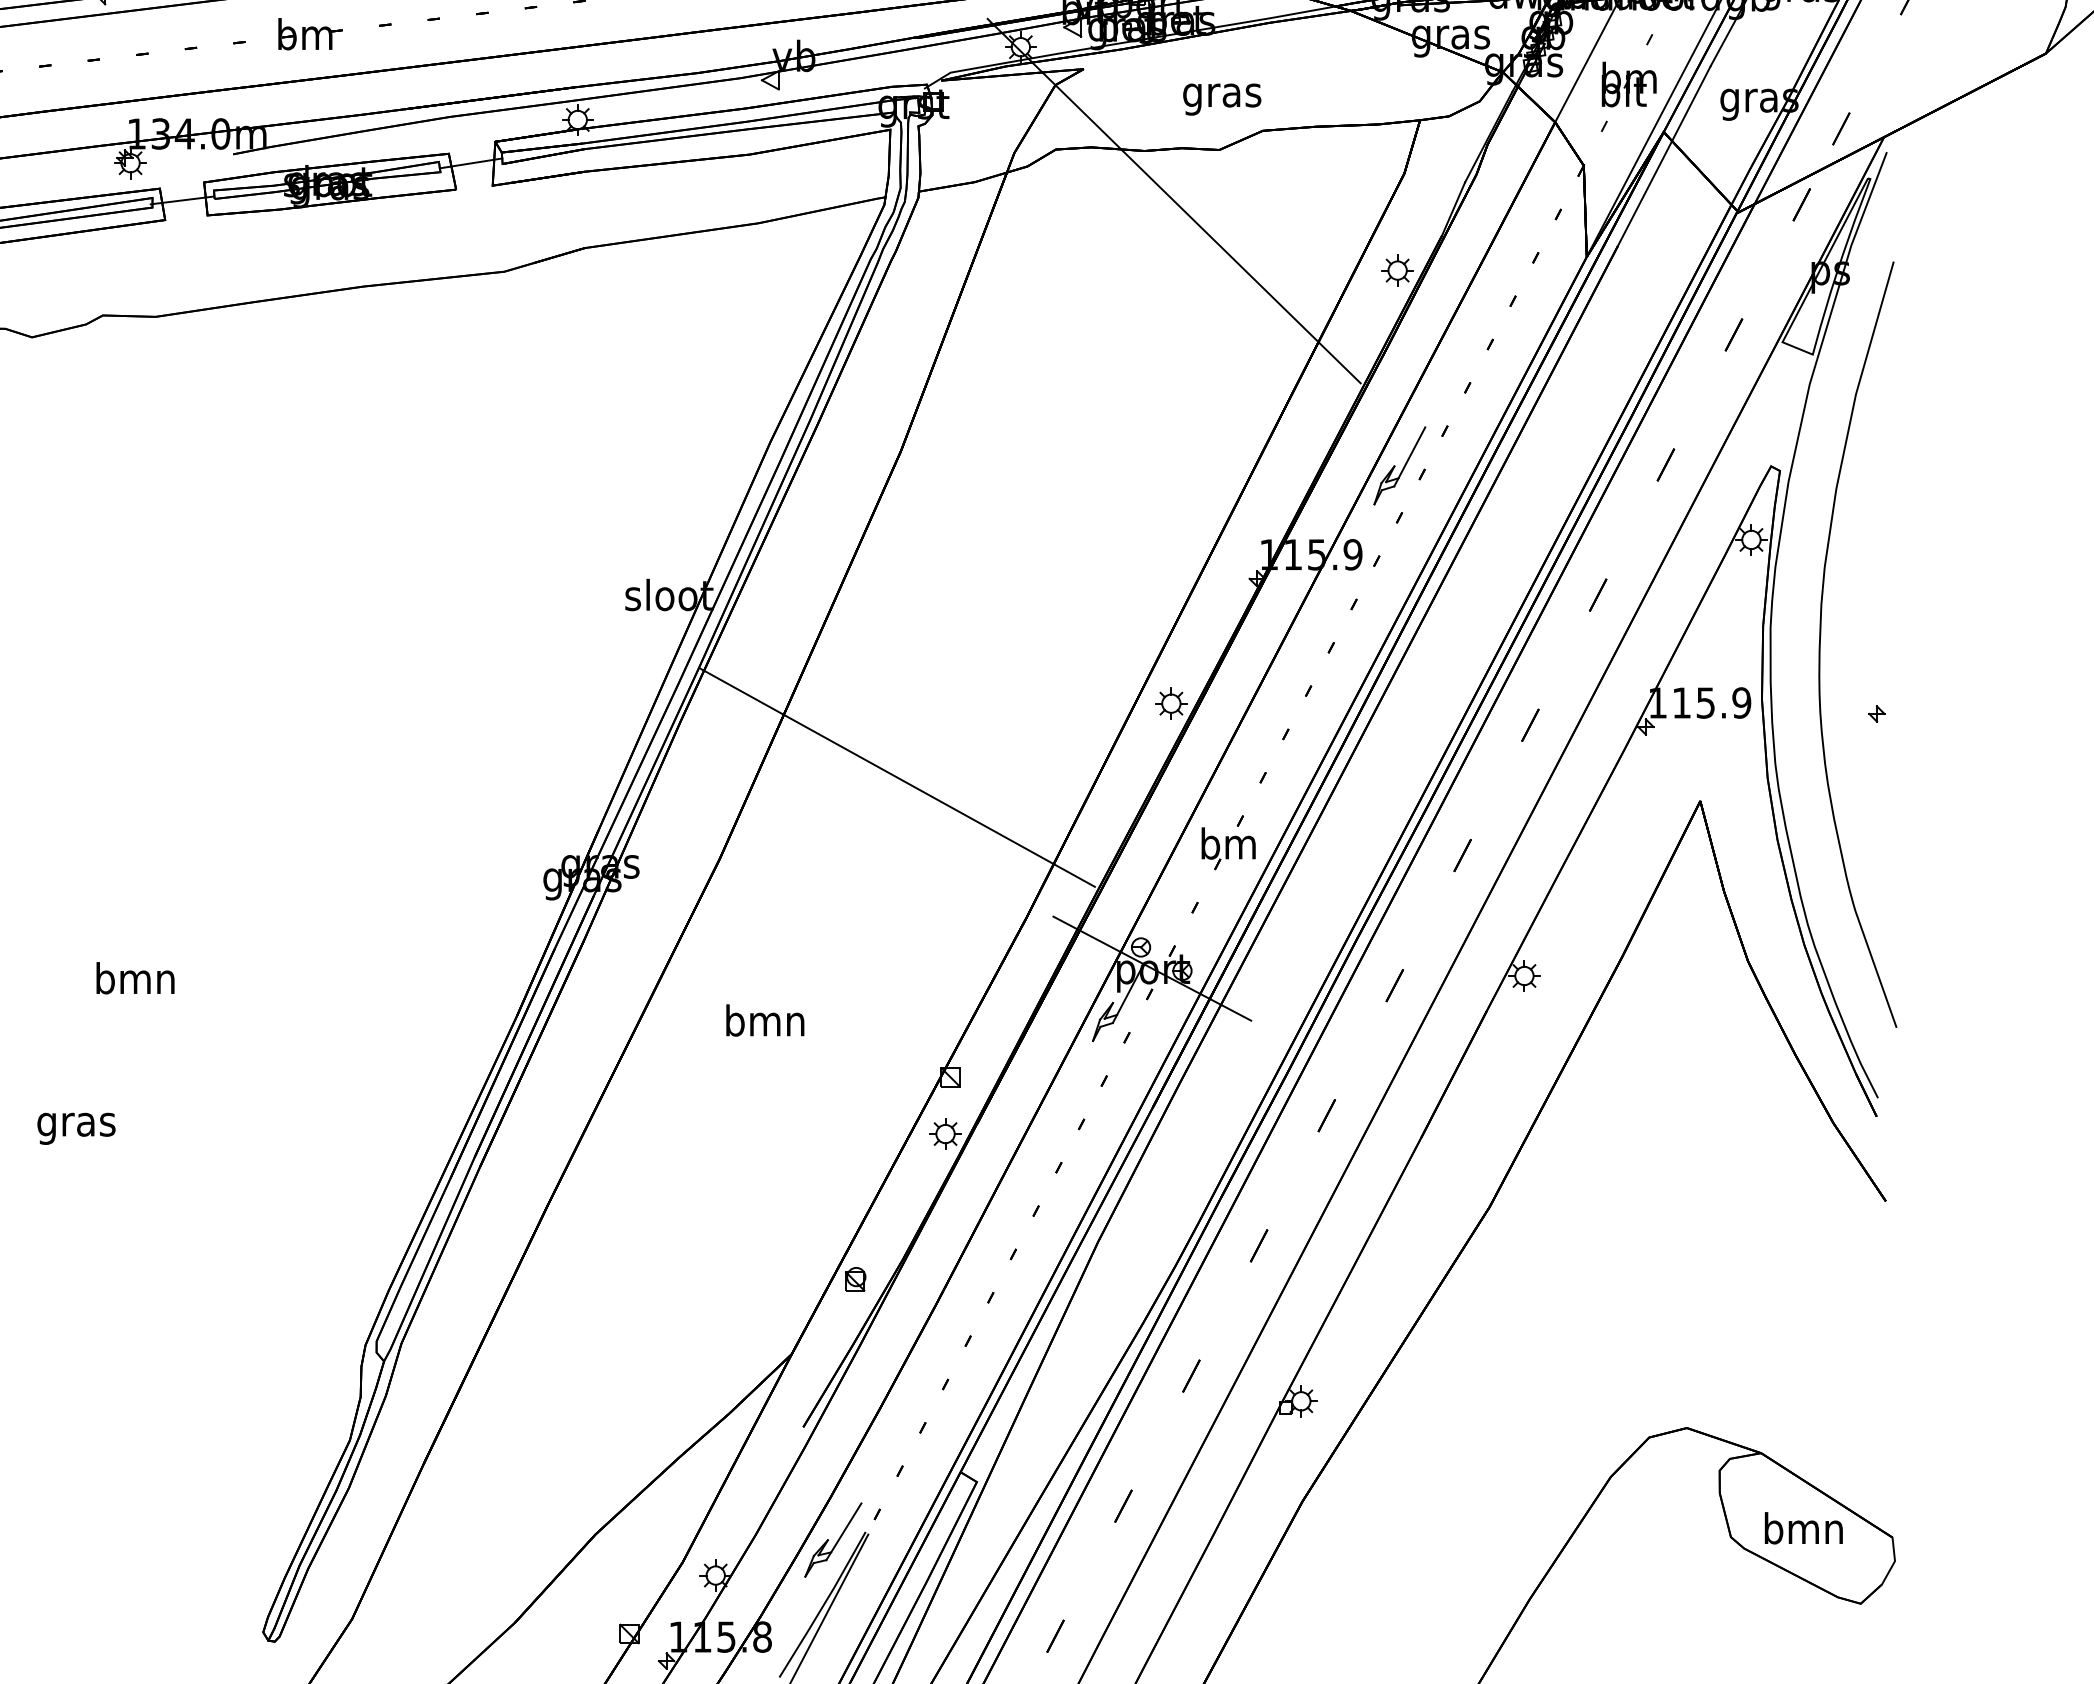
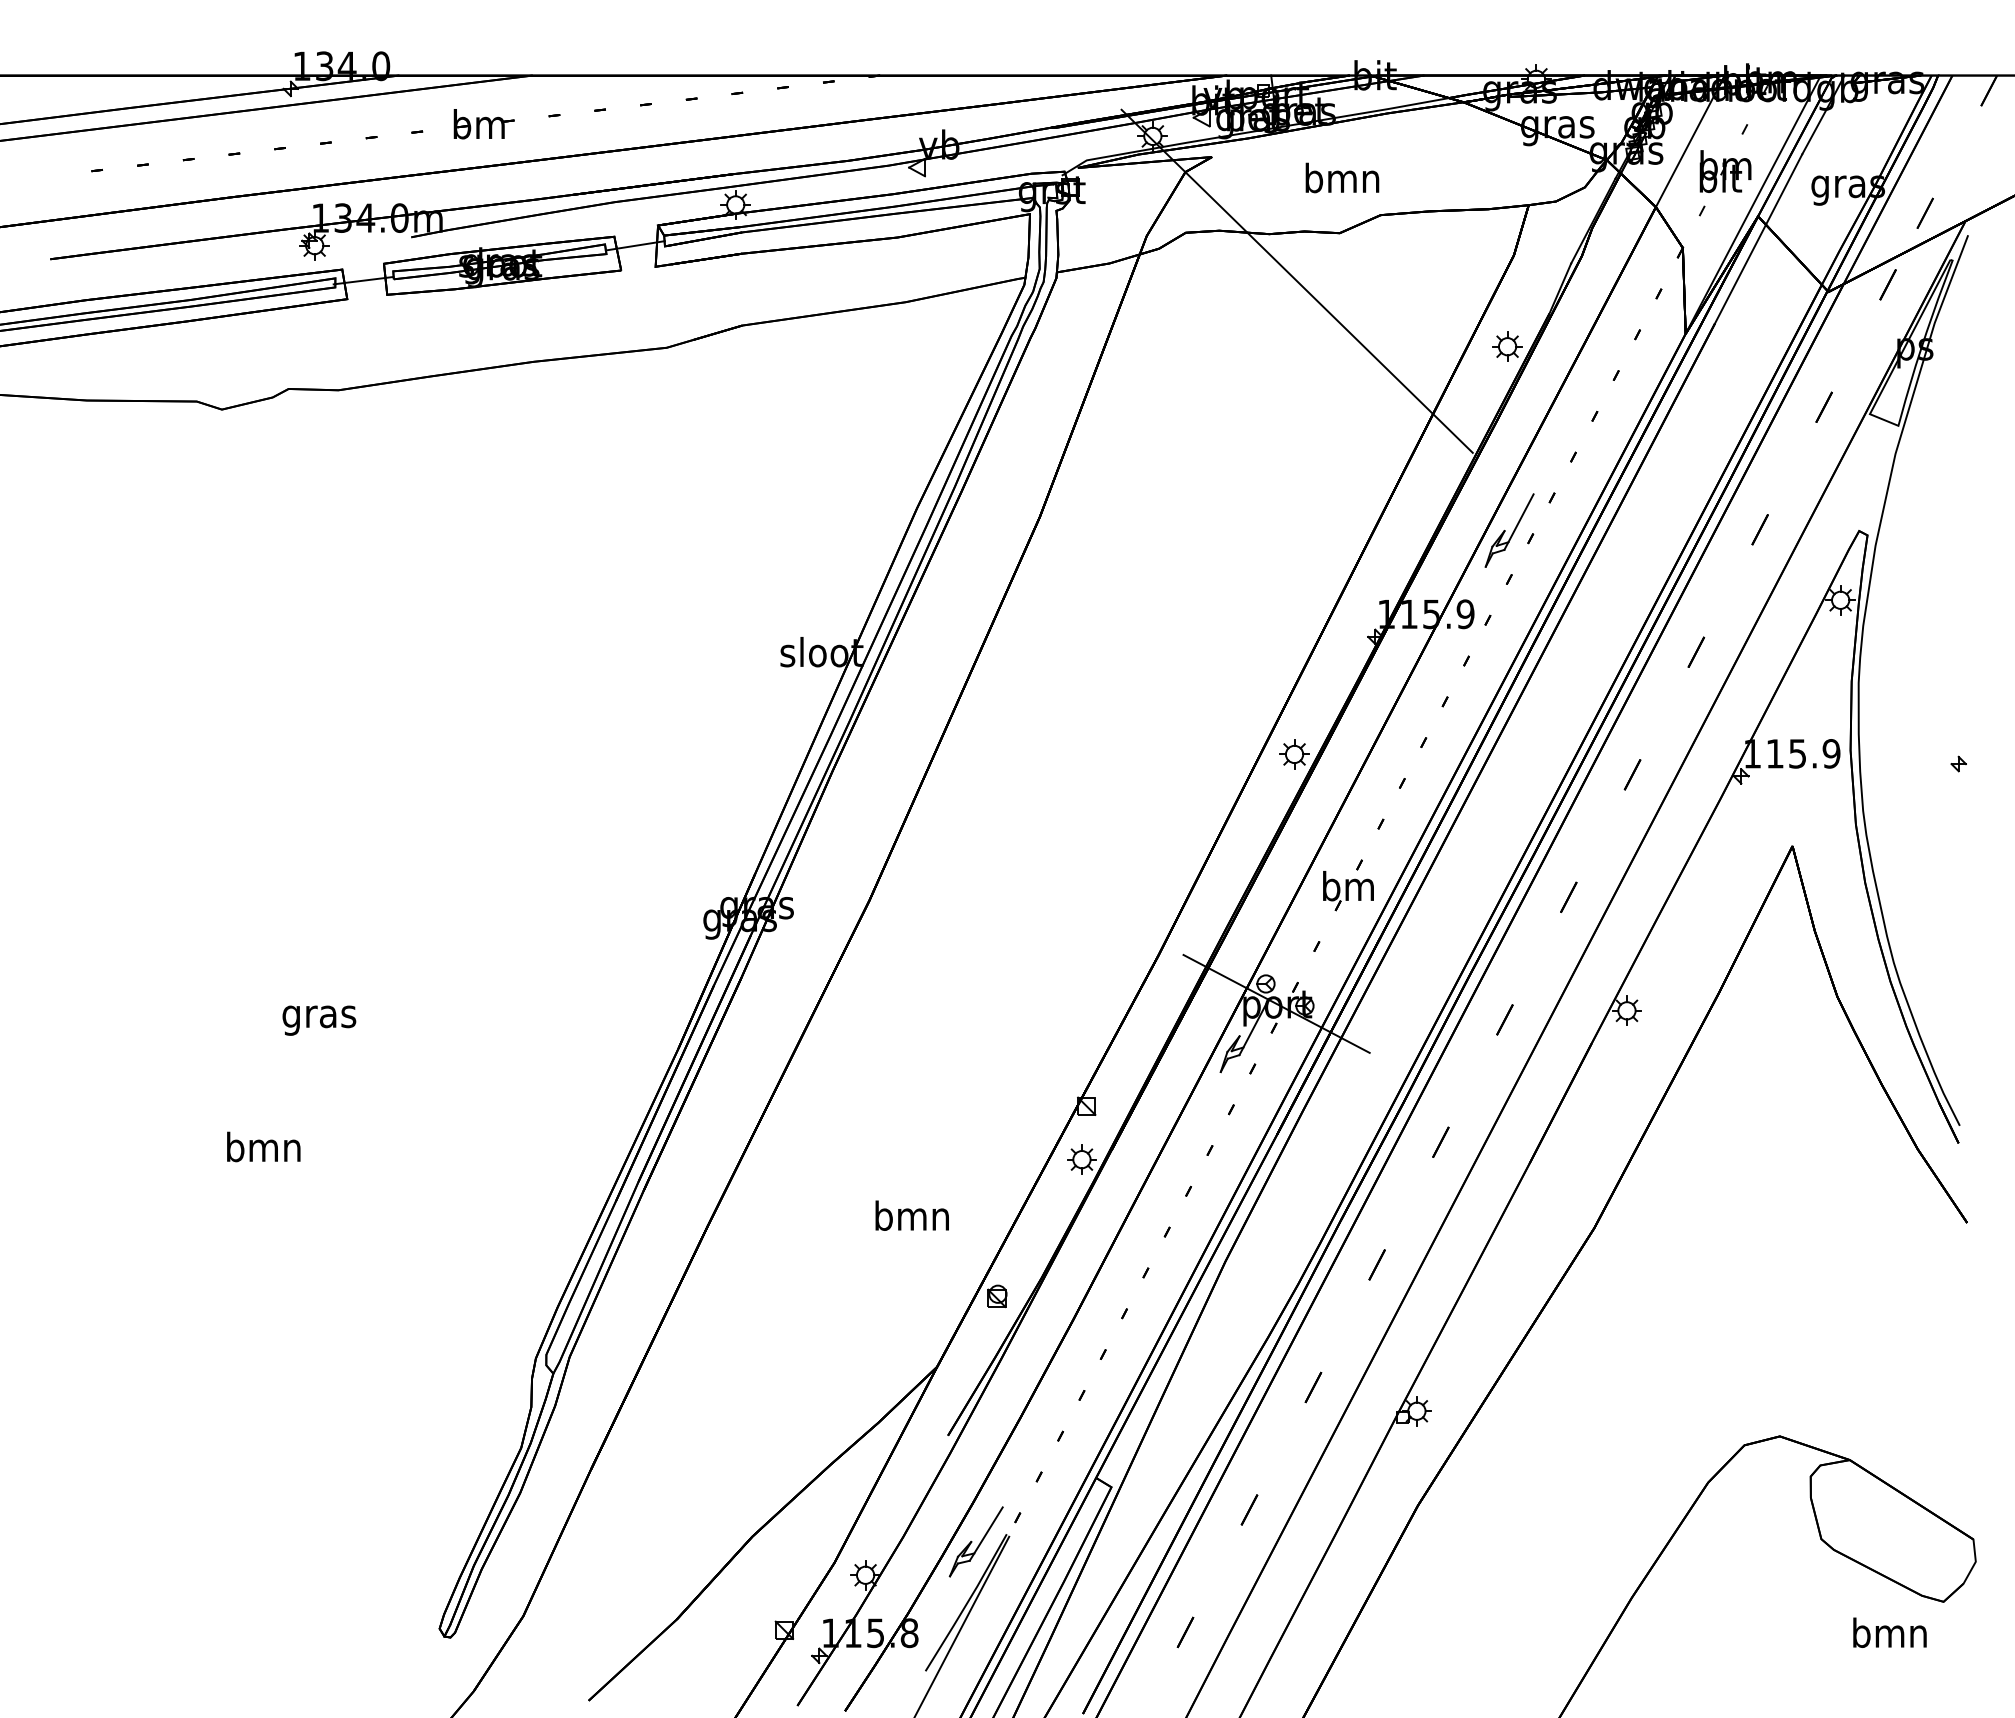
text: (1222, 95) -> (1342, 181), gras -> bmn
curve: (1821, 641) -> (1906, 695), removed
line: (896, 777) -> (1035, 823), removed
text: (135, 982) -> (319, 1016), bmn -> gras
text: (764, 1020) -> (911, 1215), moved
text: (76, 1124) -> (263, 1150), gras -> bmn
text: (1803, 1527) -> (1889, 1632), moved

